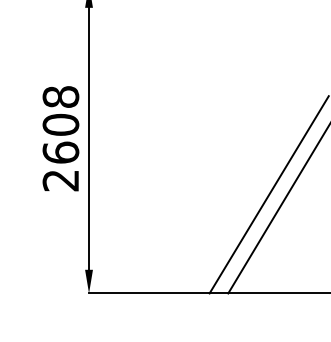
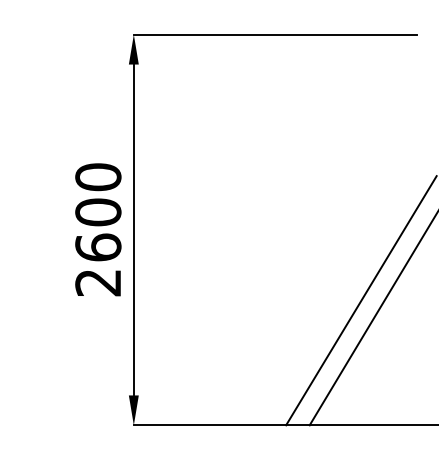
text: (61, 97) -> (98, 177), 2608 -> 2600

